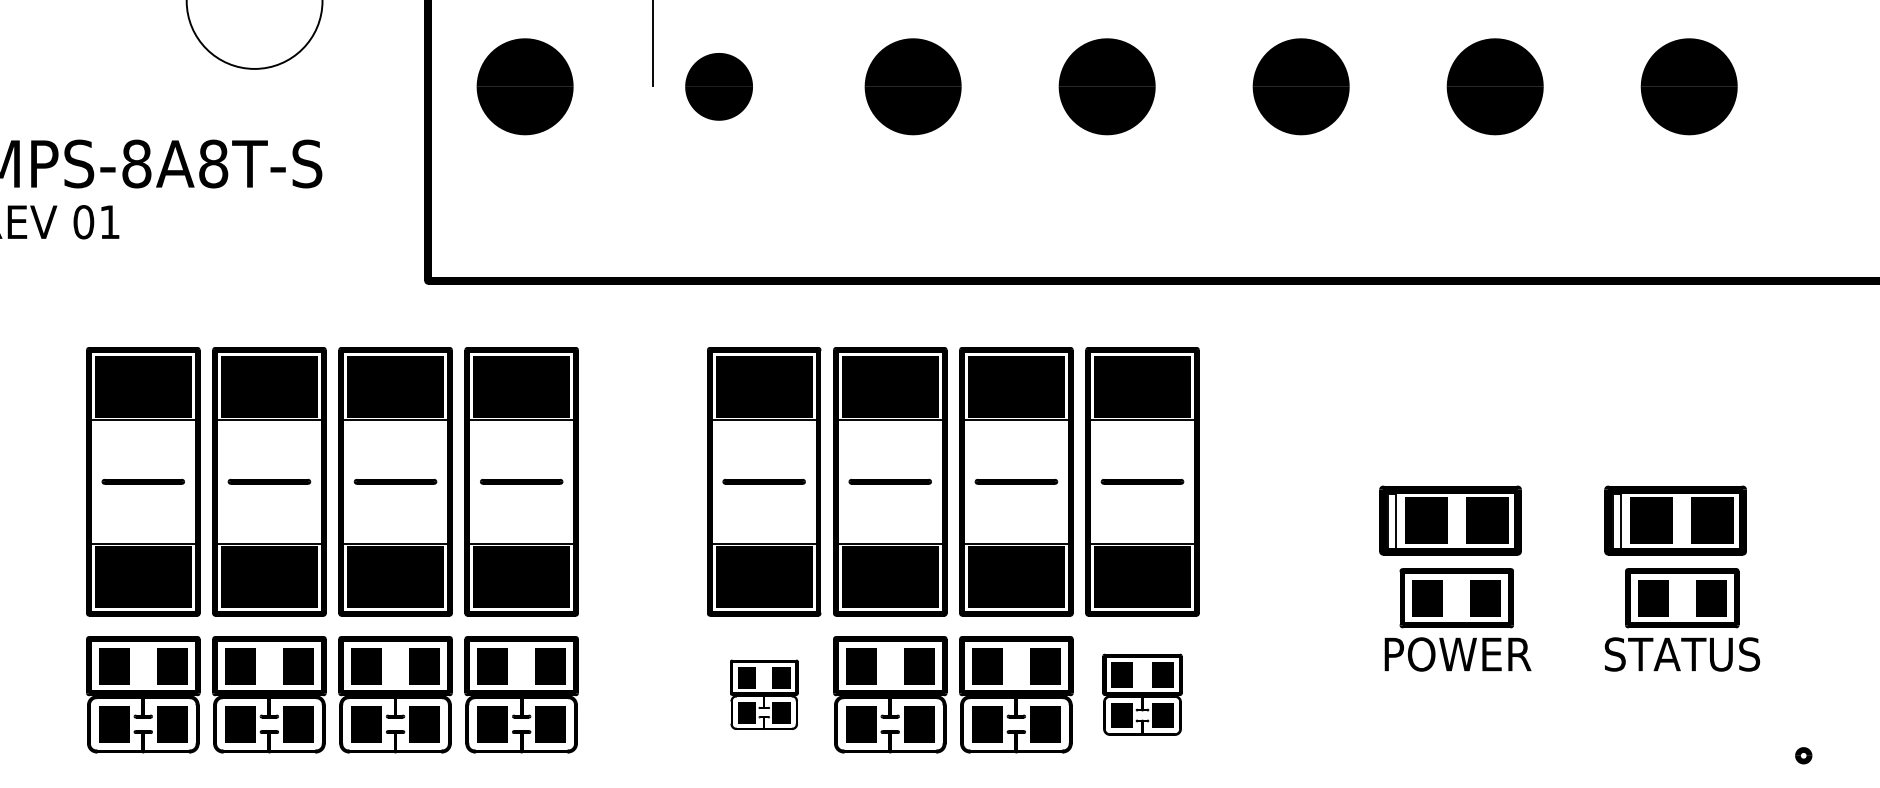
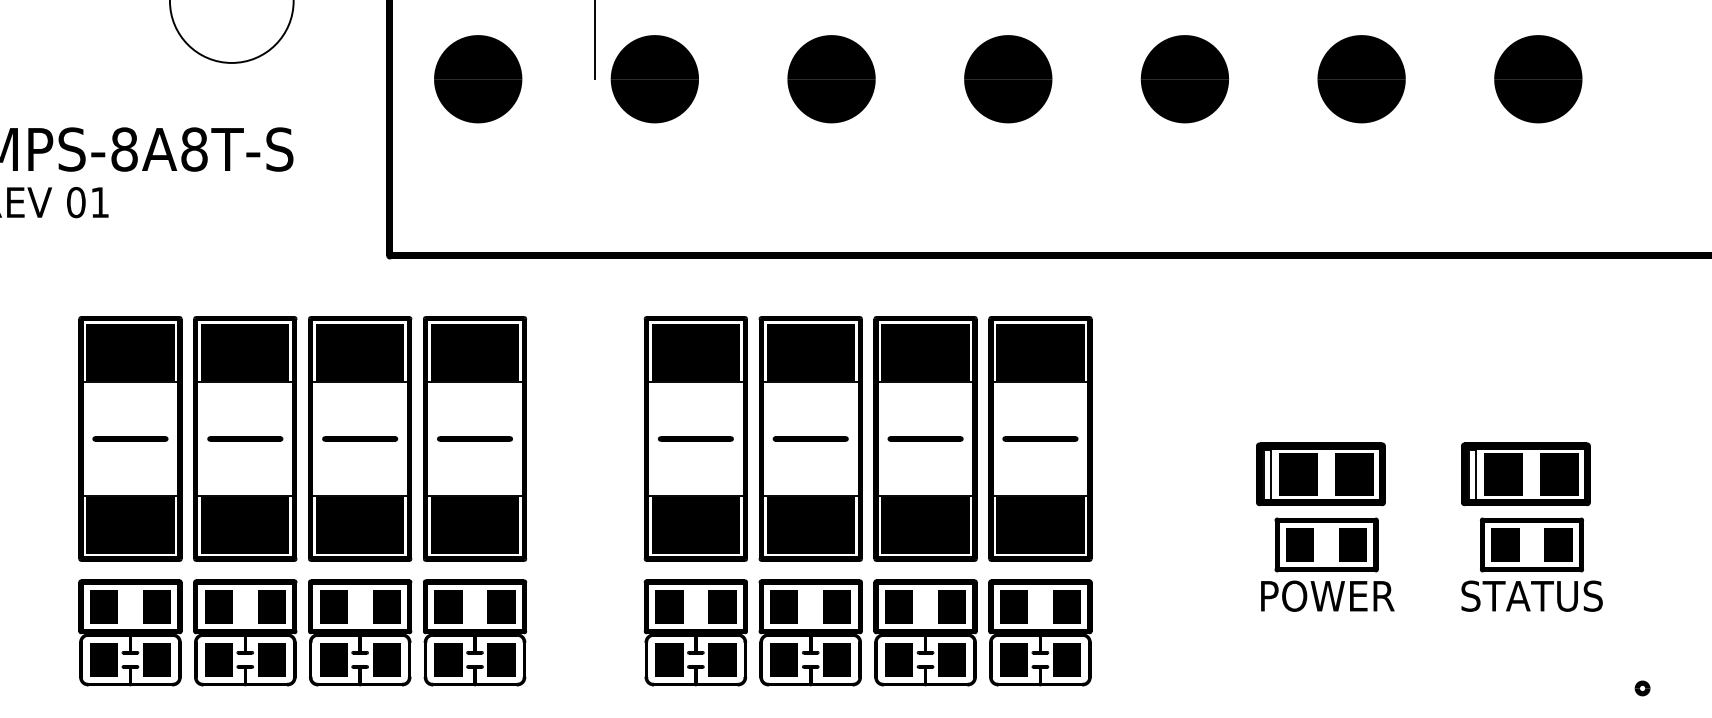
part: (718, 86) -> (654, 78), size x1.43
part: (764, 694) -> (696, 632), size x1.67
part: (1142, 694) -> (1040, 632), size x1.43

